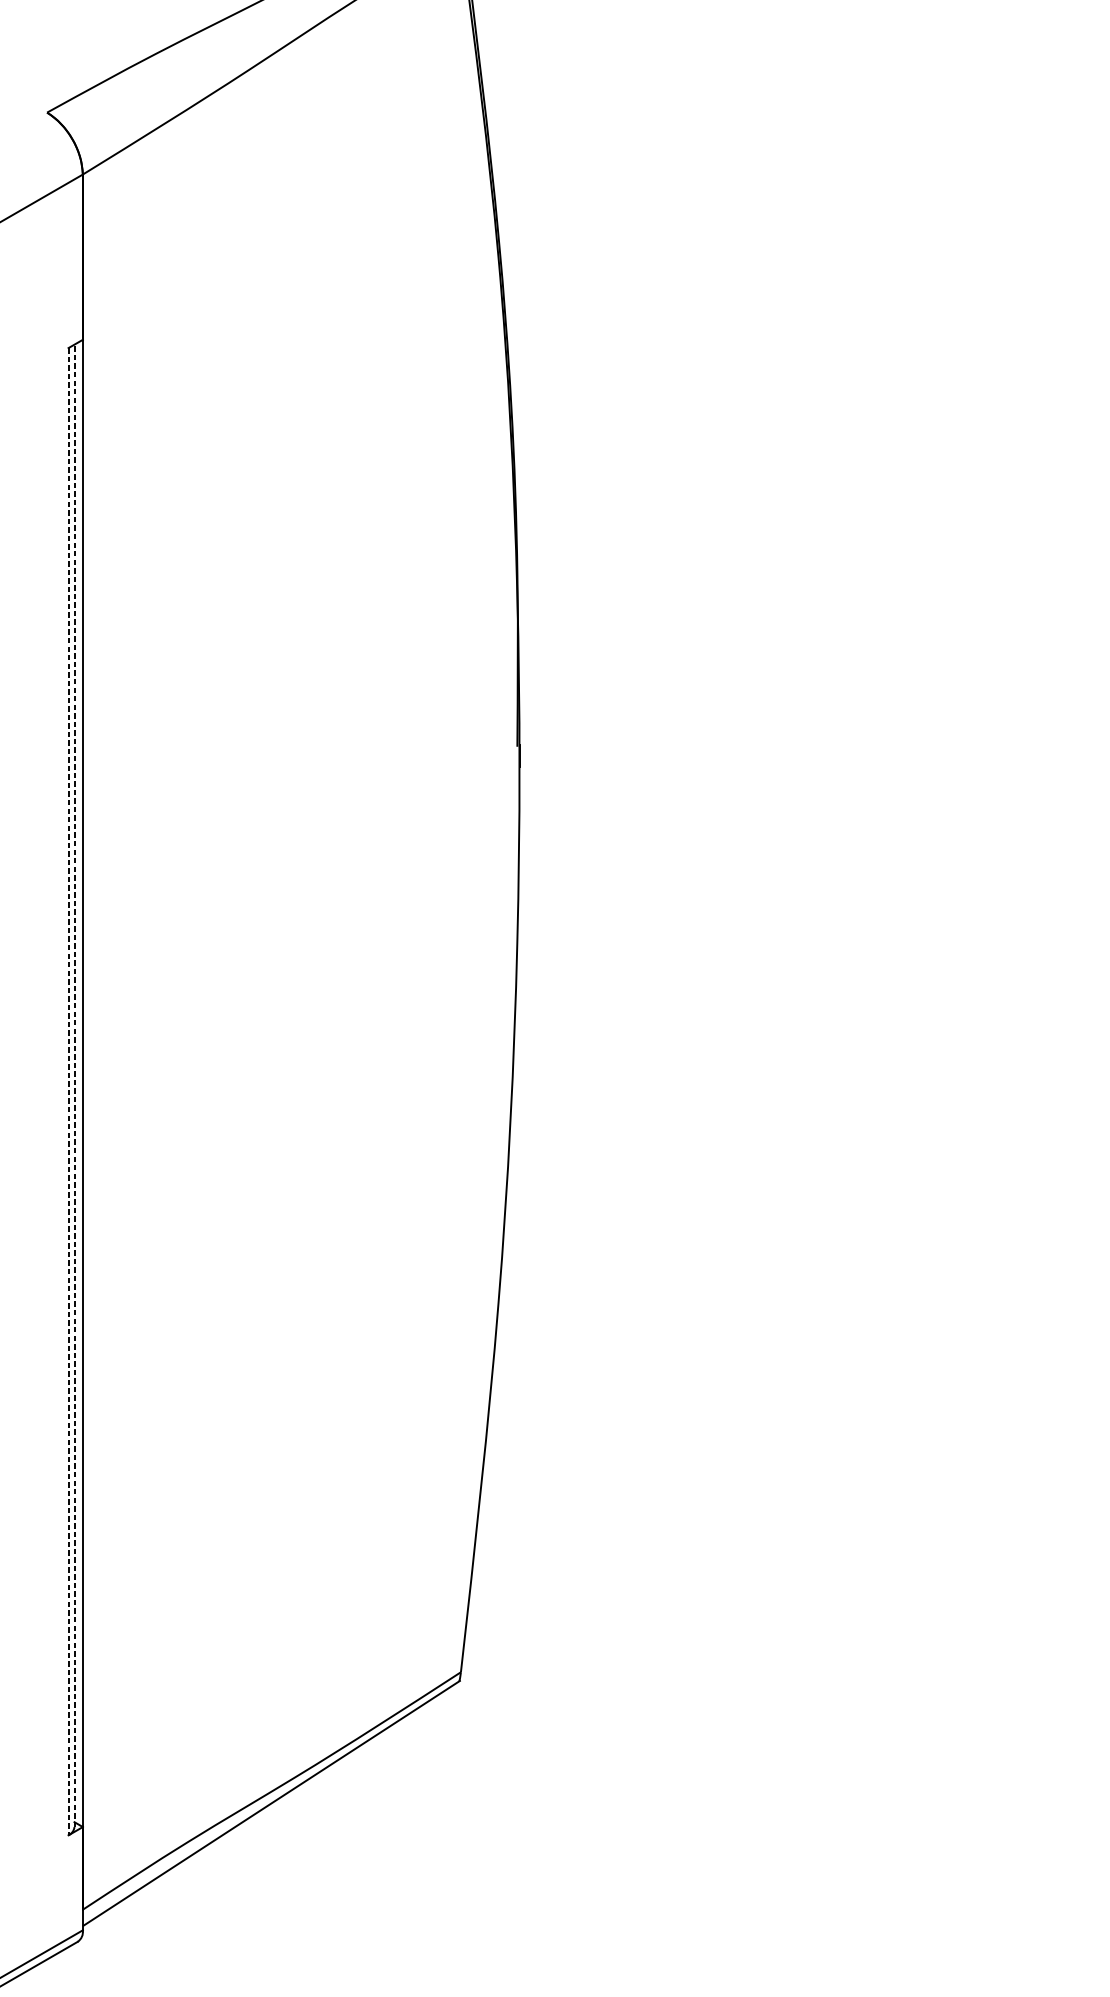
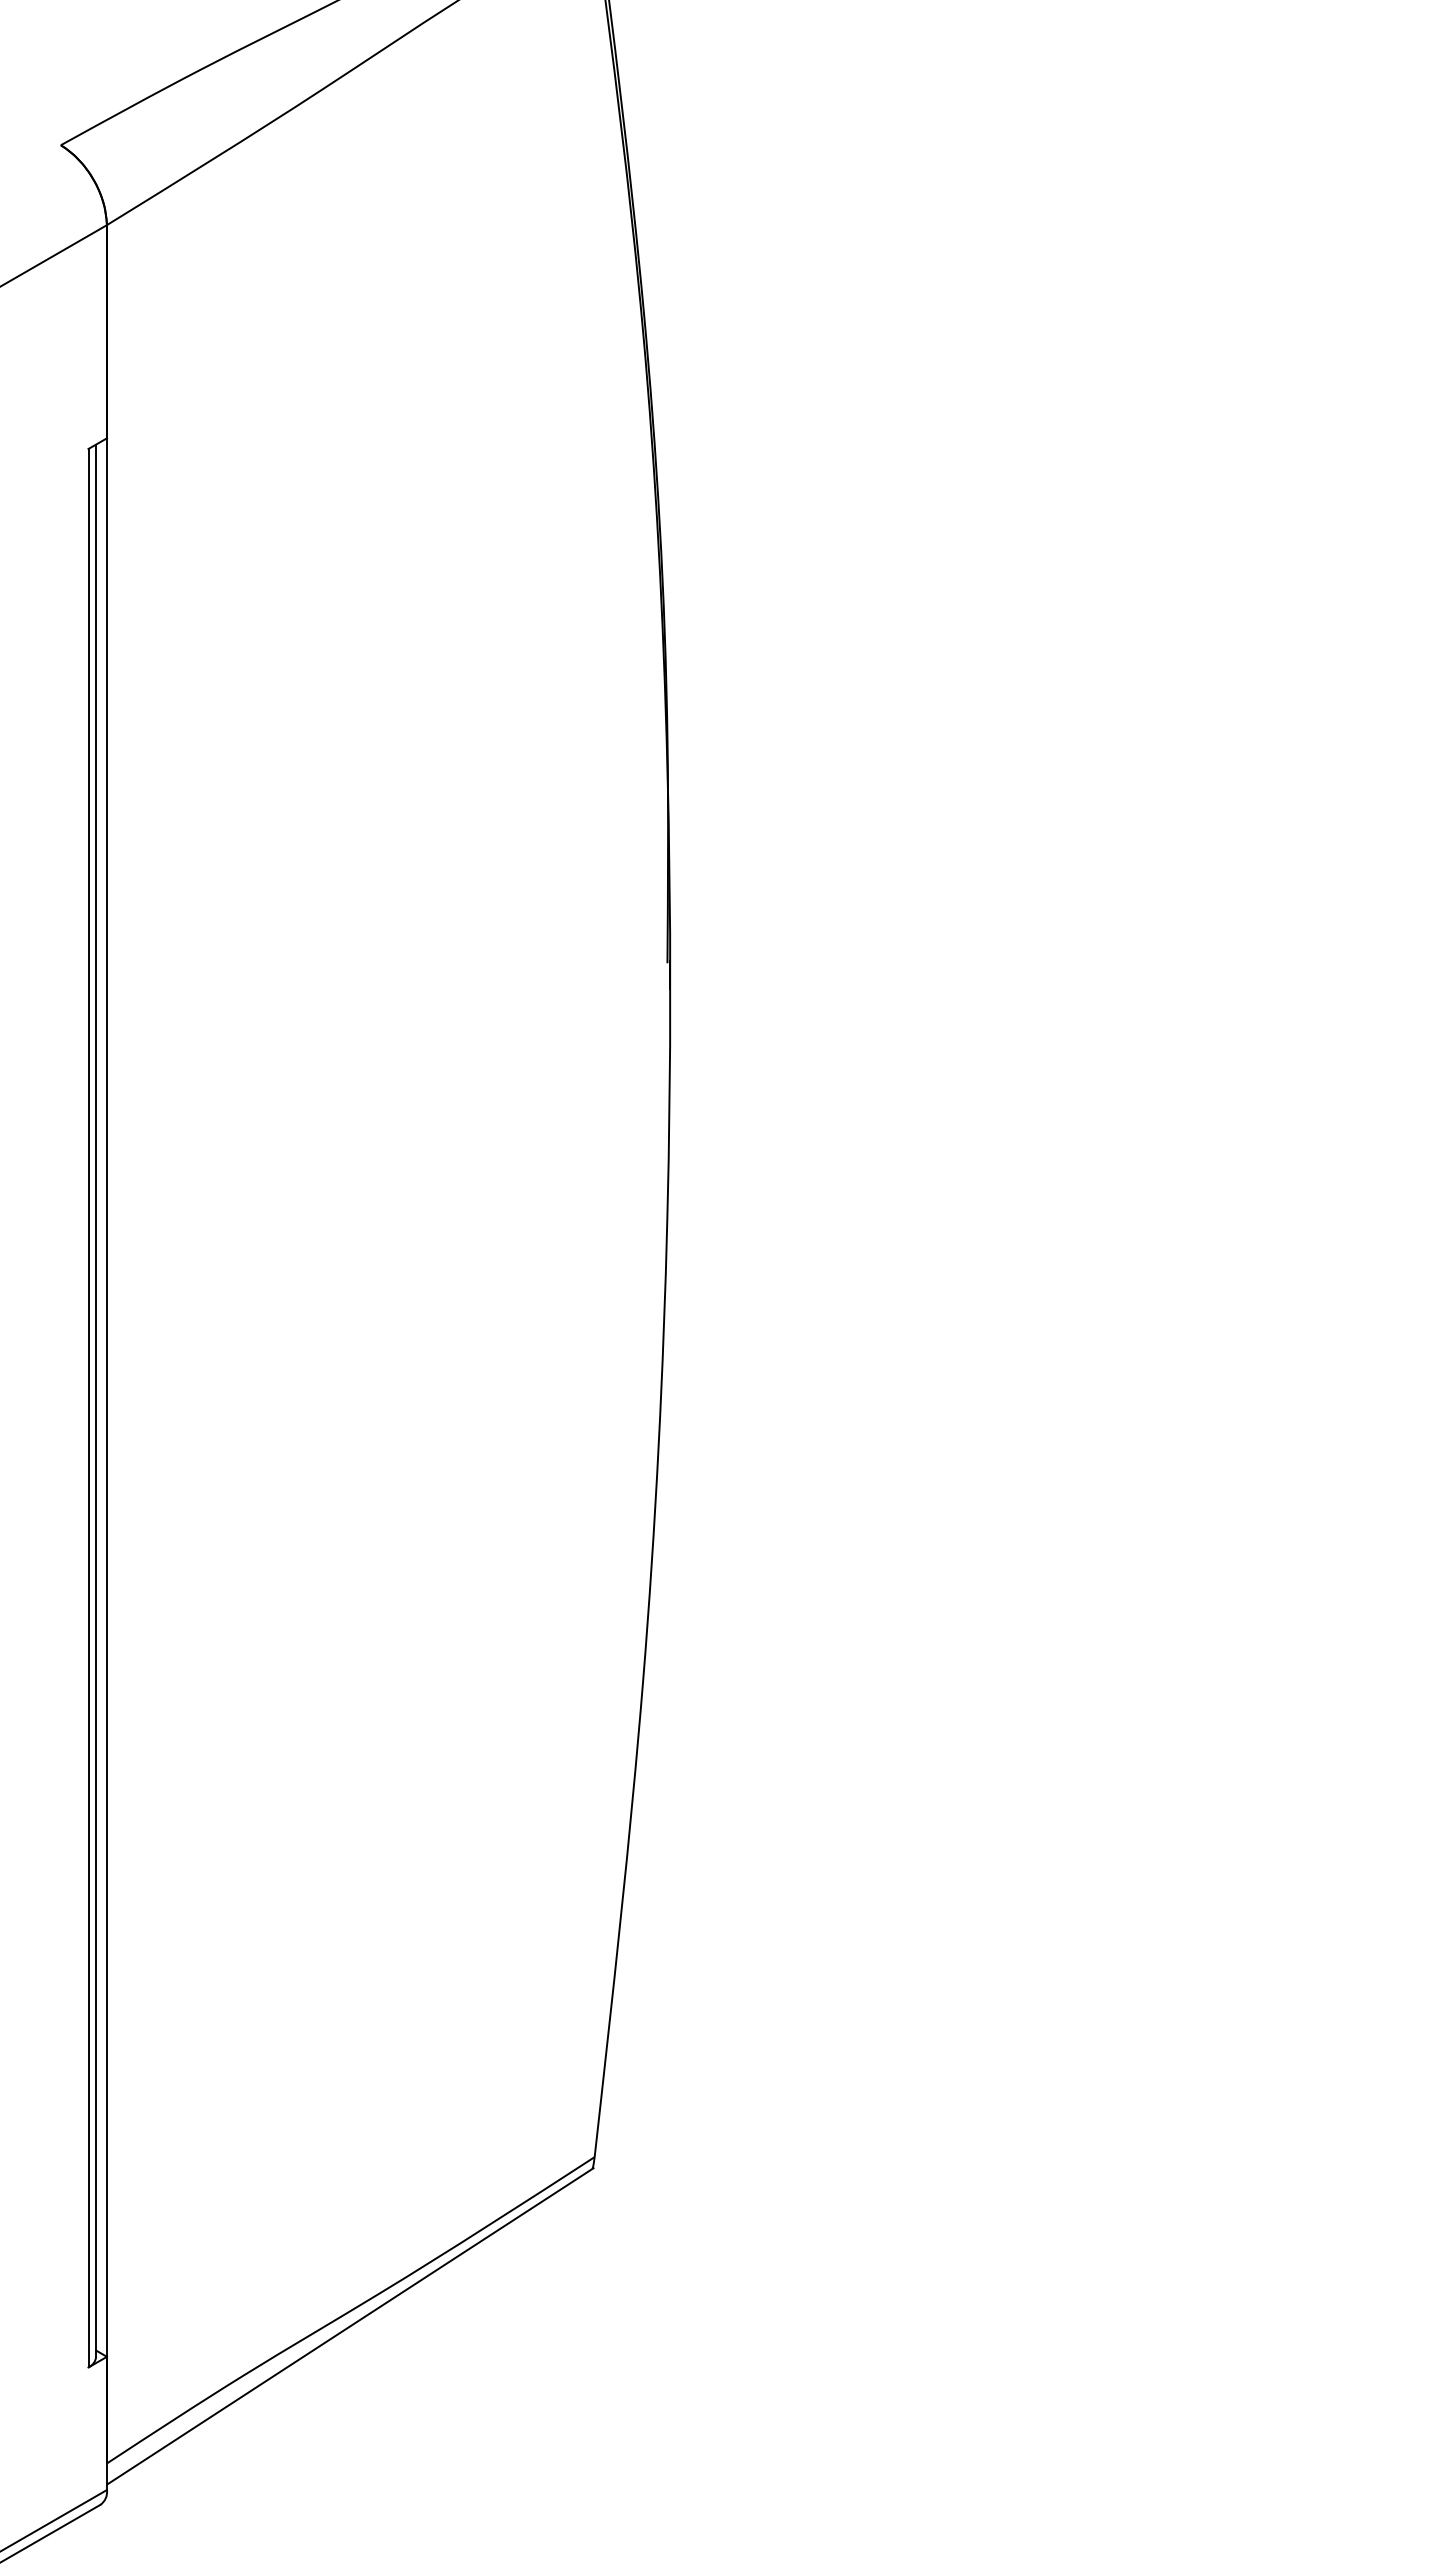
line: (74, 1085) -> (96, 1400), dashed -> solid
line: (68, 1091) -> (88, 1408), dashed -> solid

